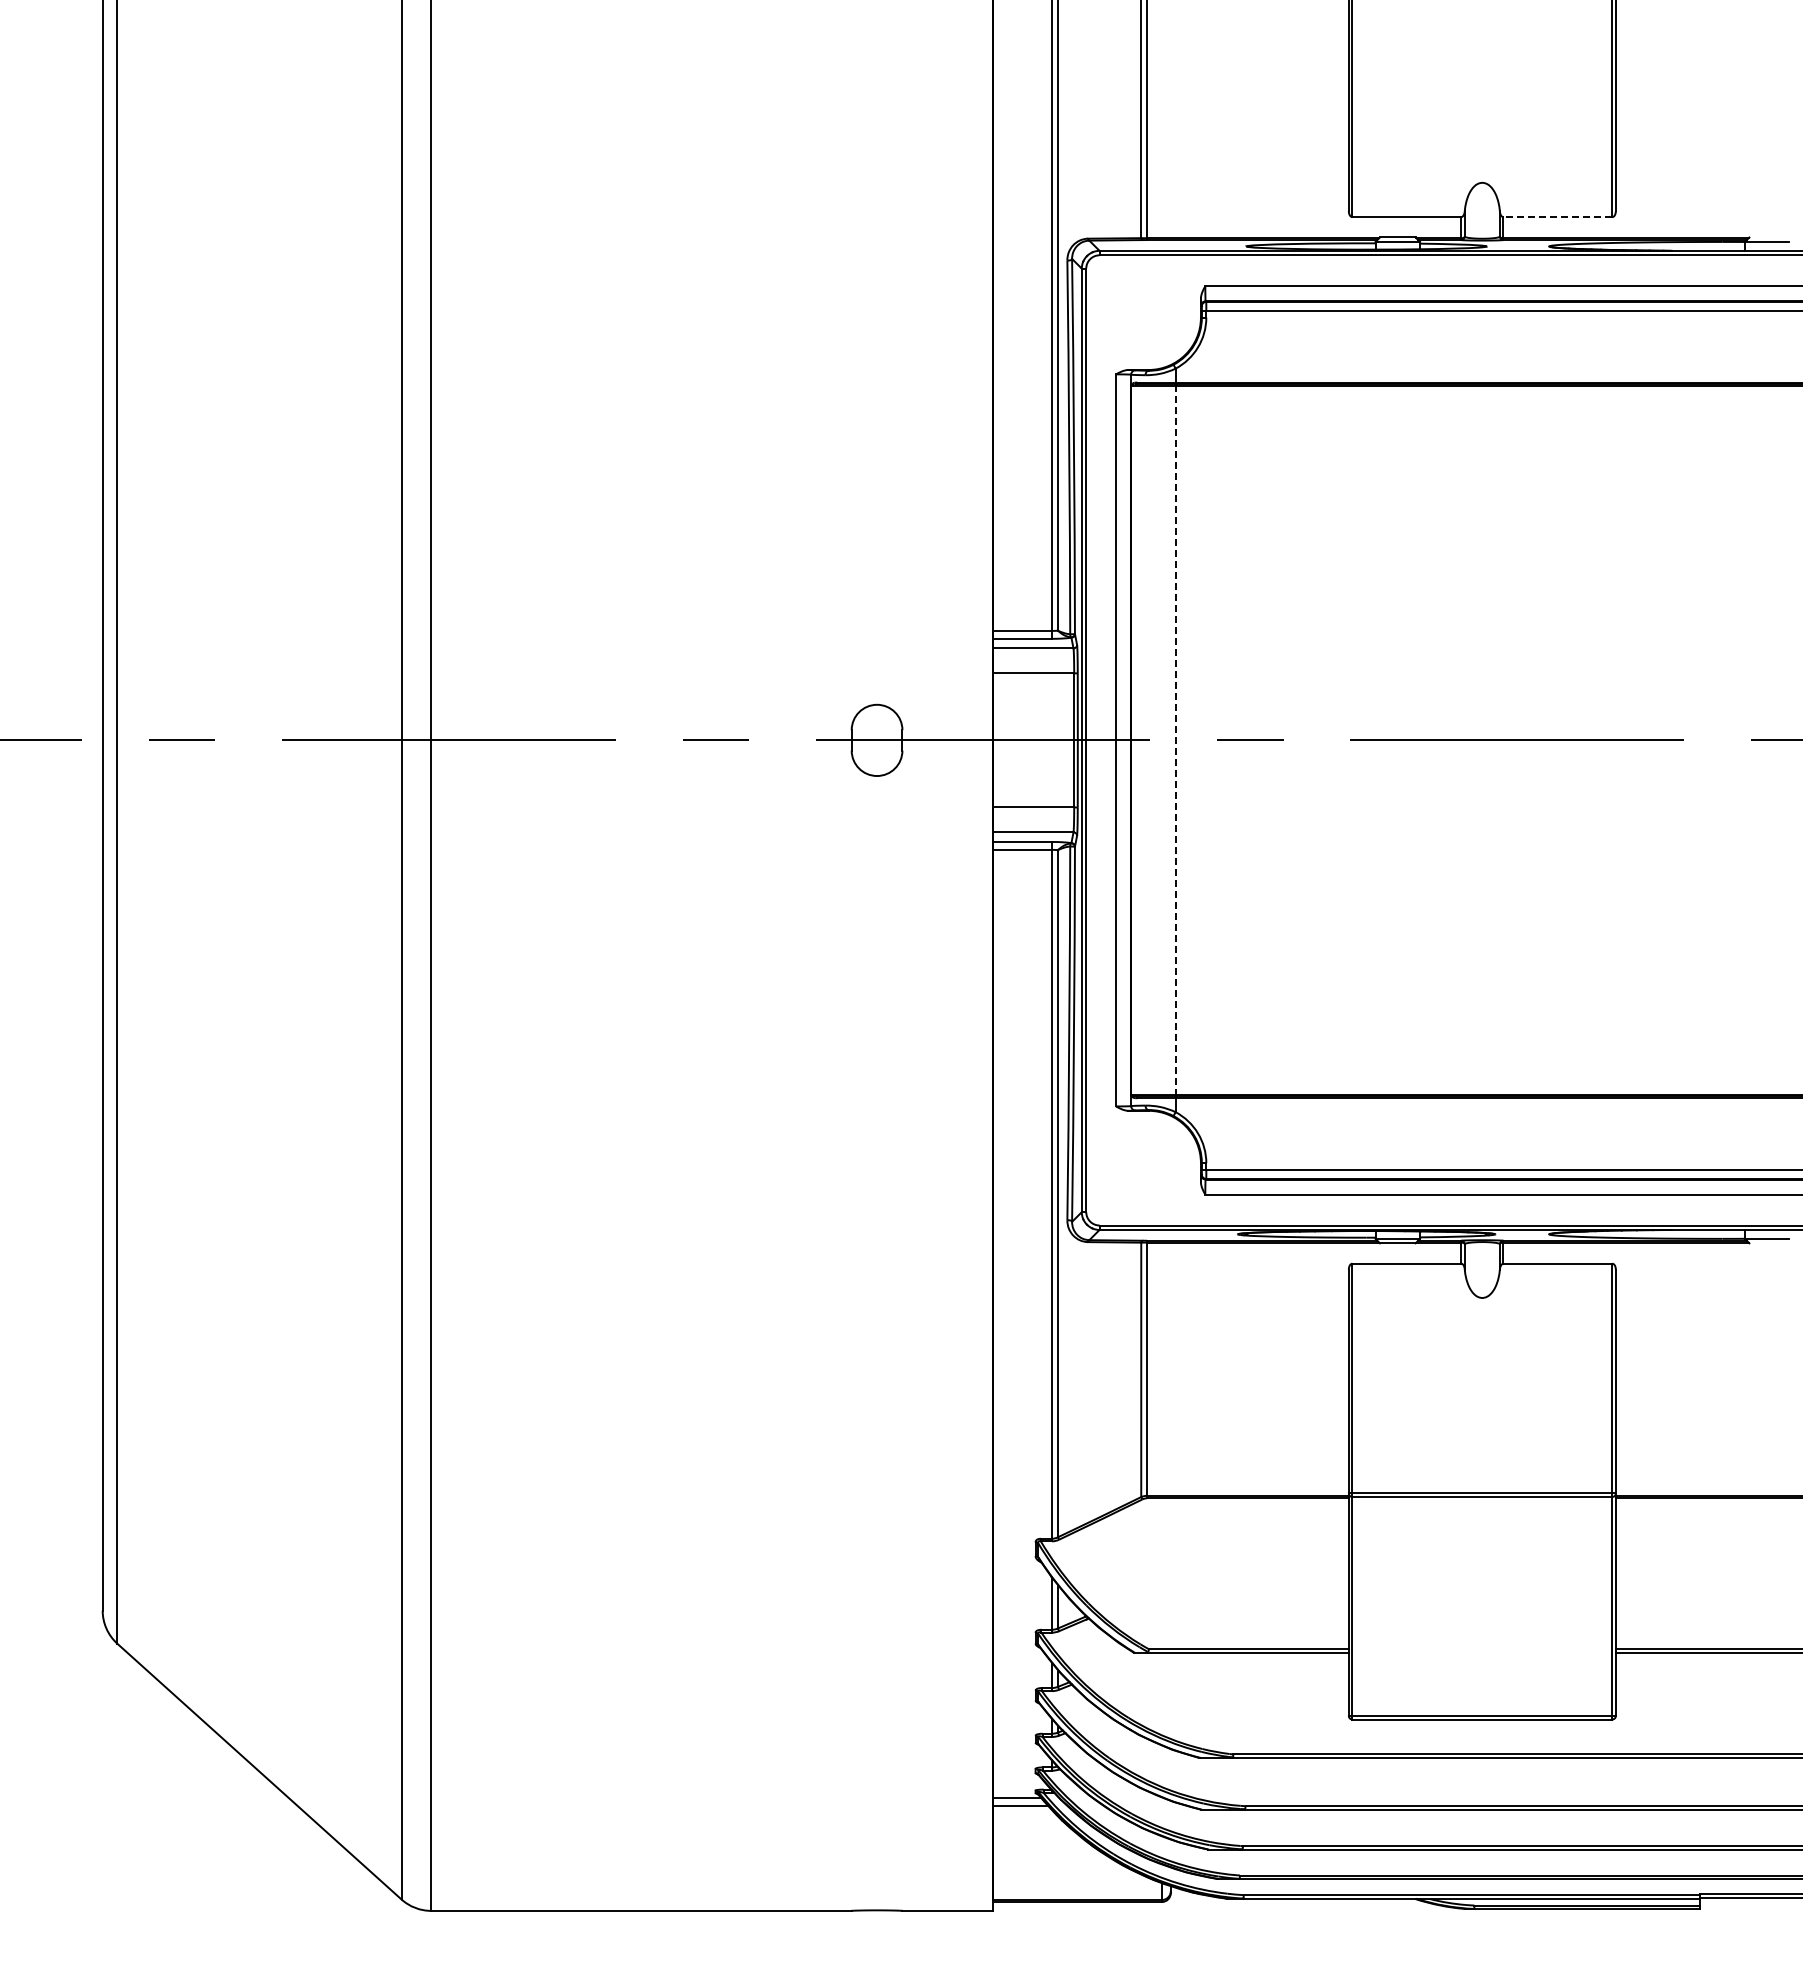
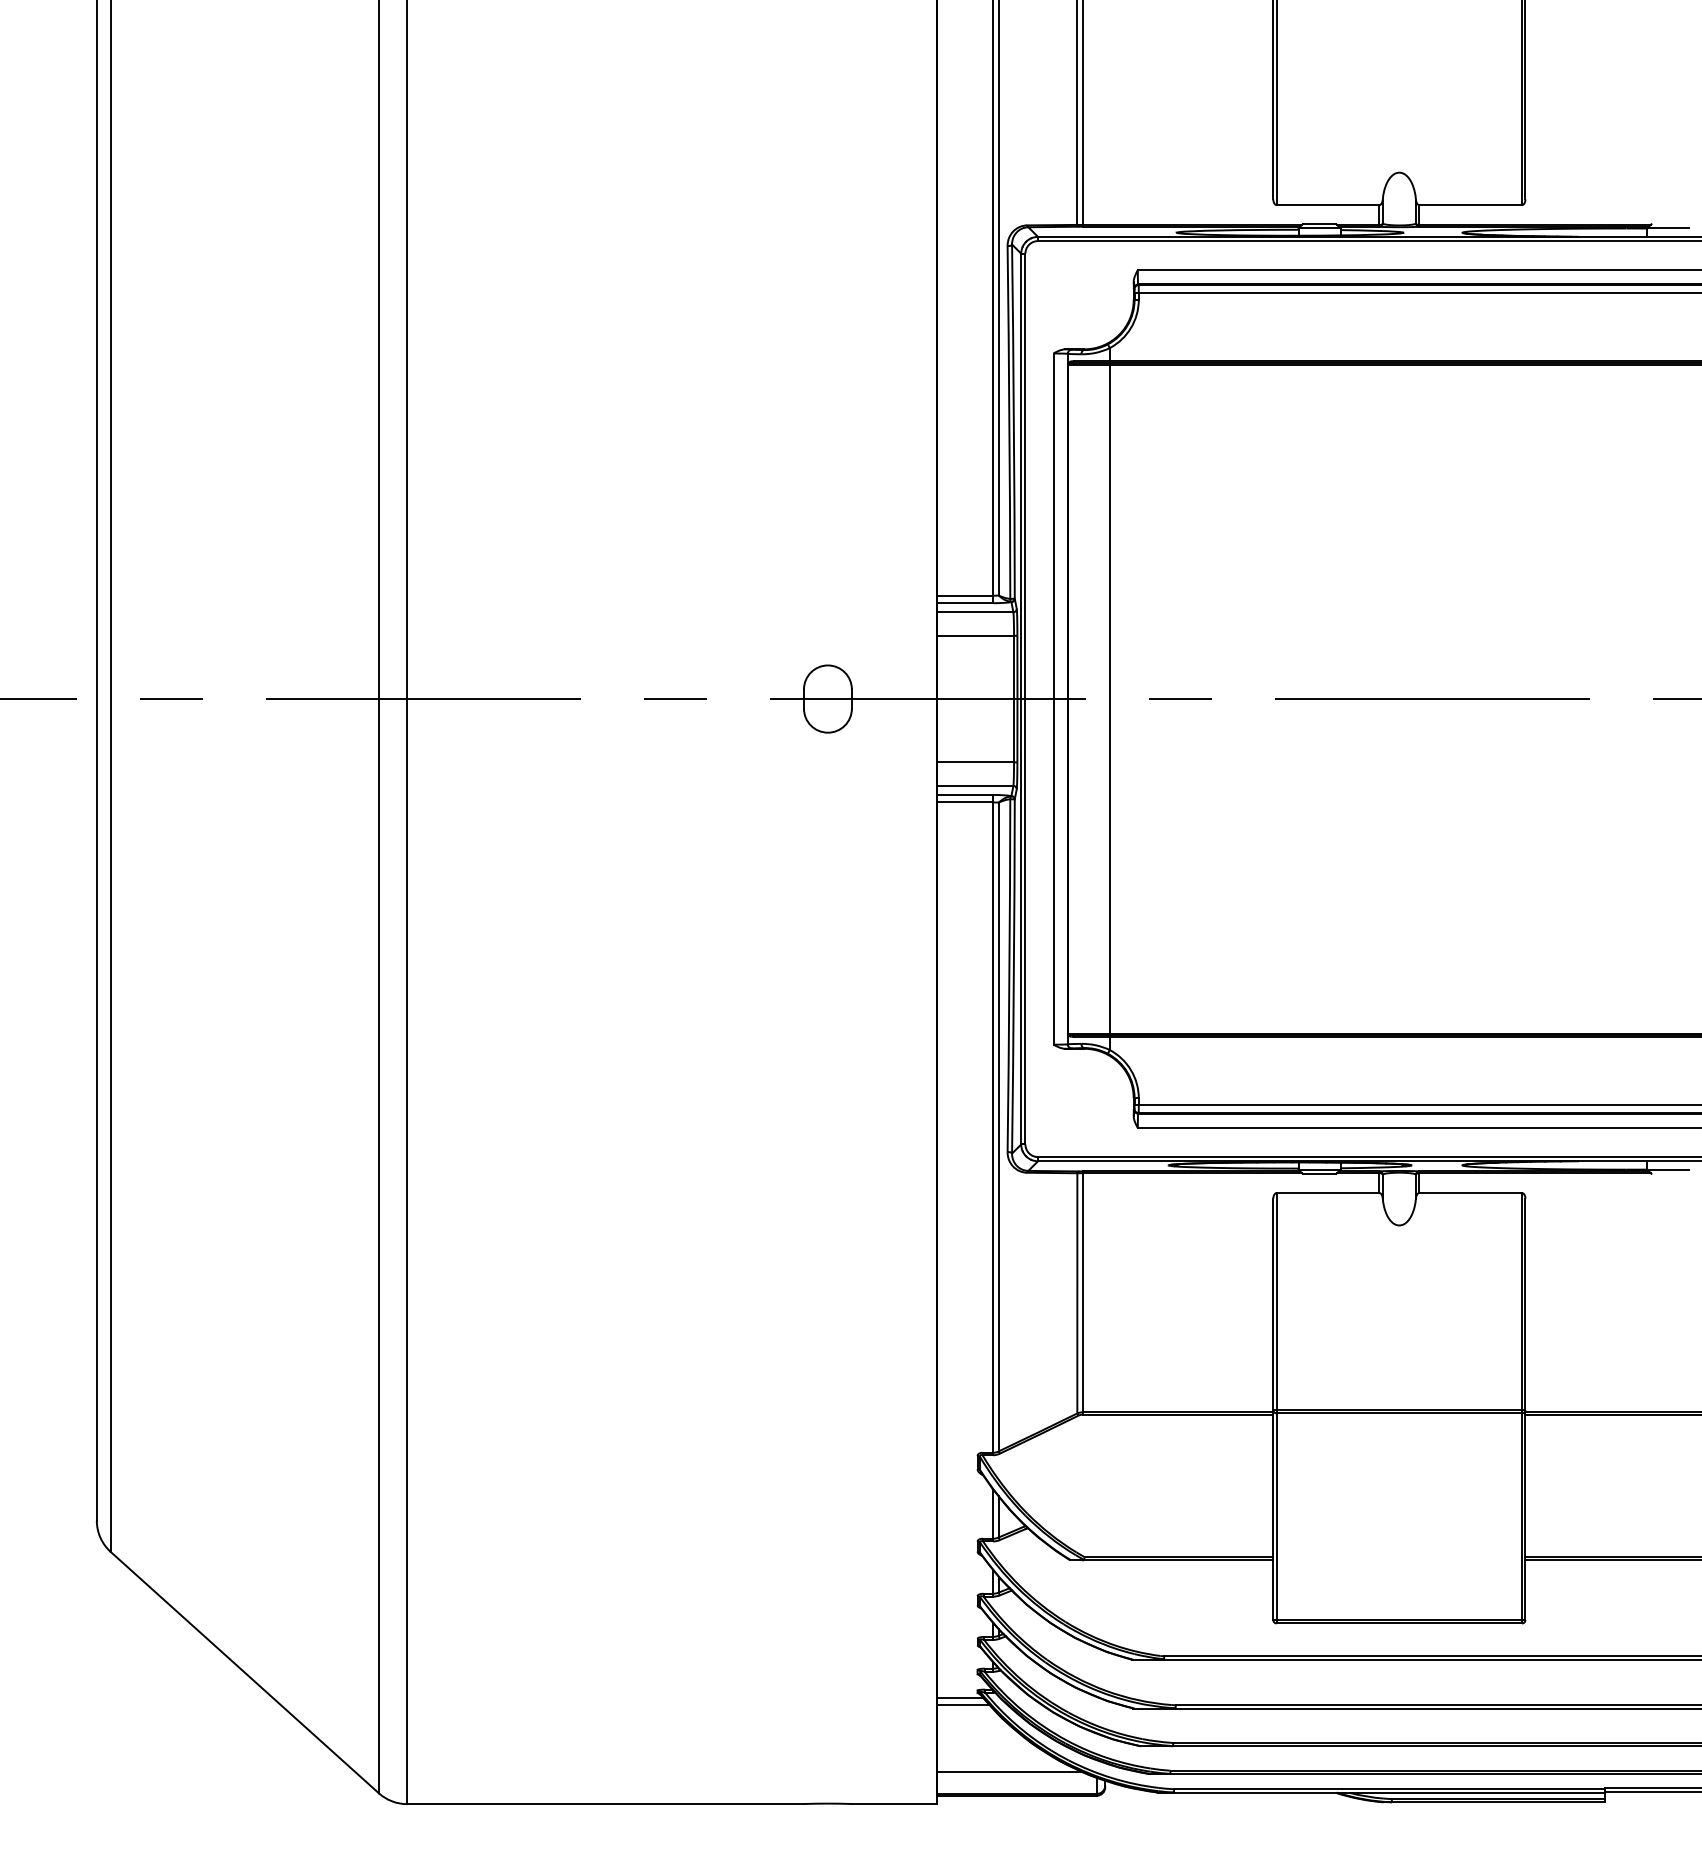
line: (1557, 217) -> (1470, 205), dashed -> solid
line: (1175, 739) -> (1109, 698), dashed -> solid
line: (1069, 1876) -> (1009, 1771), added

